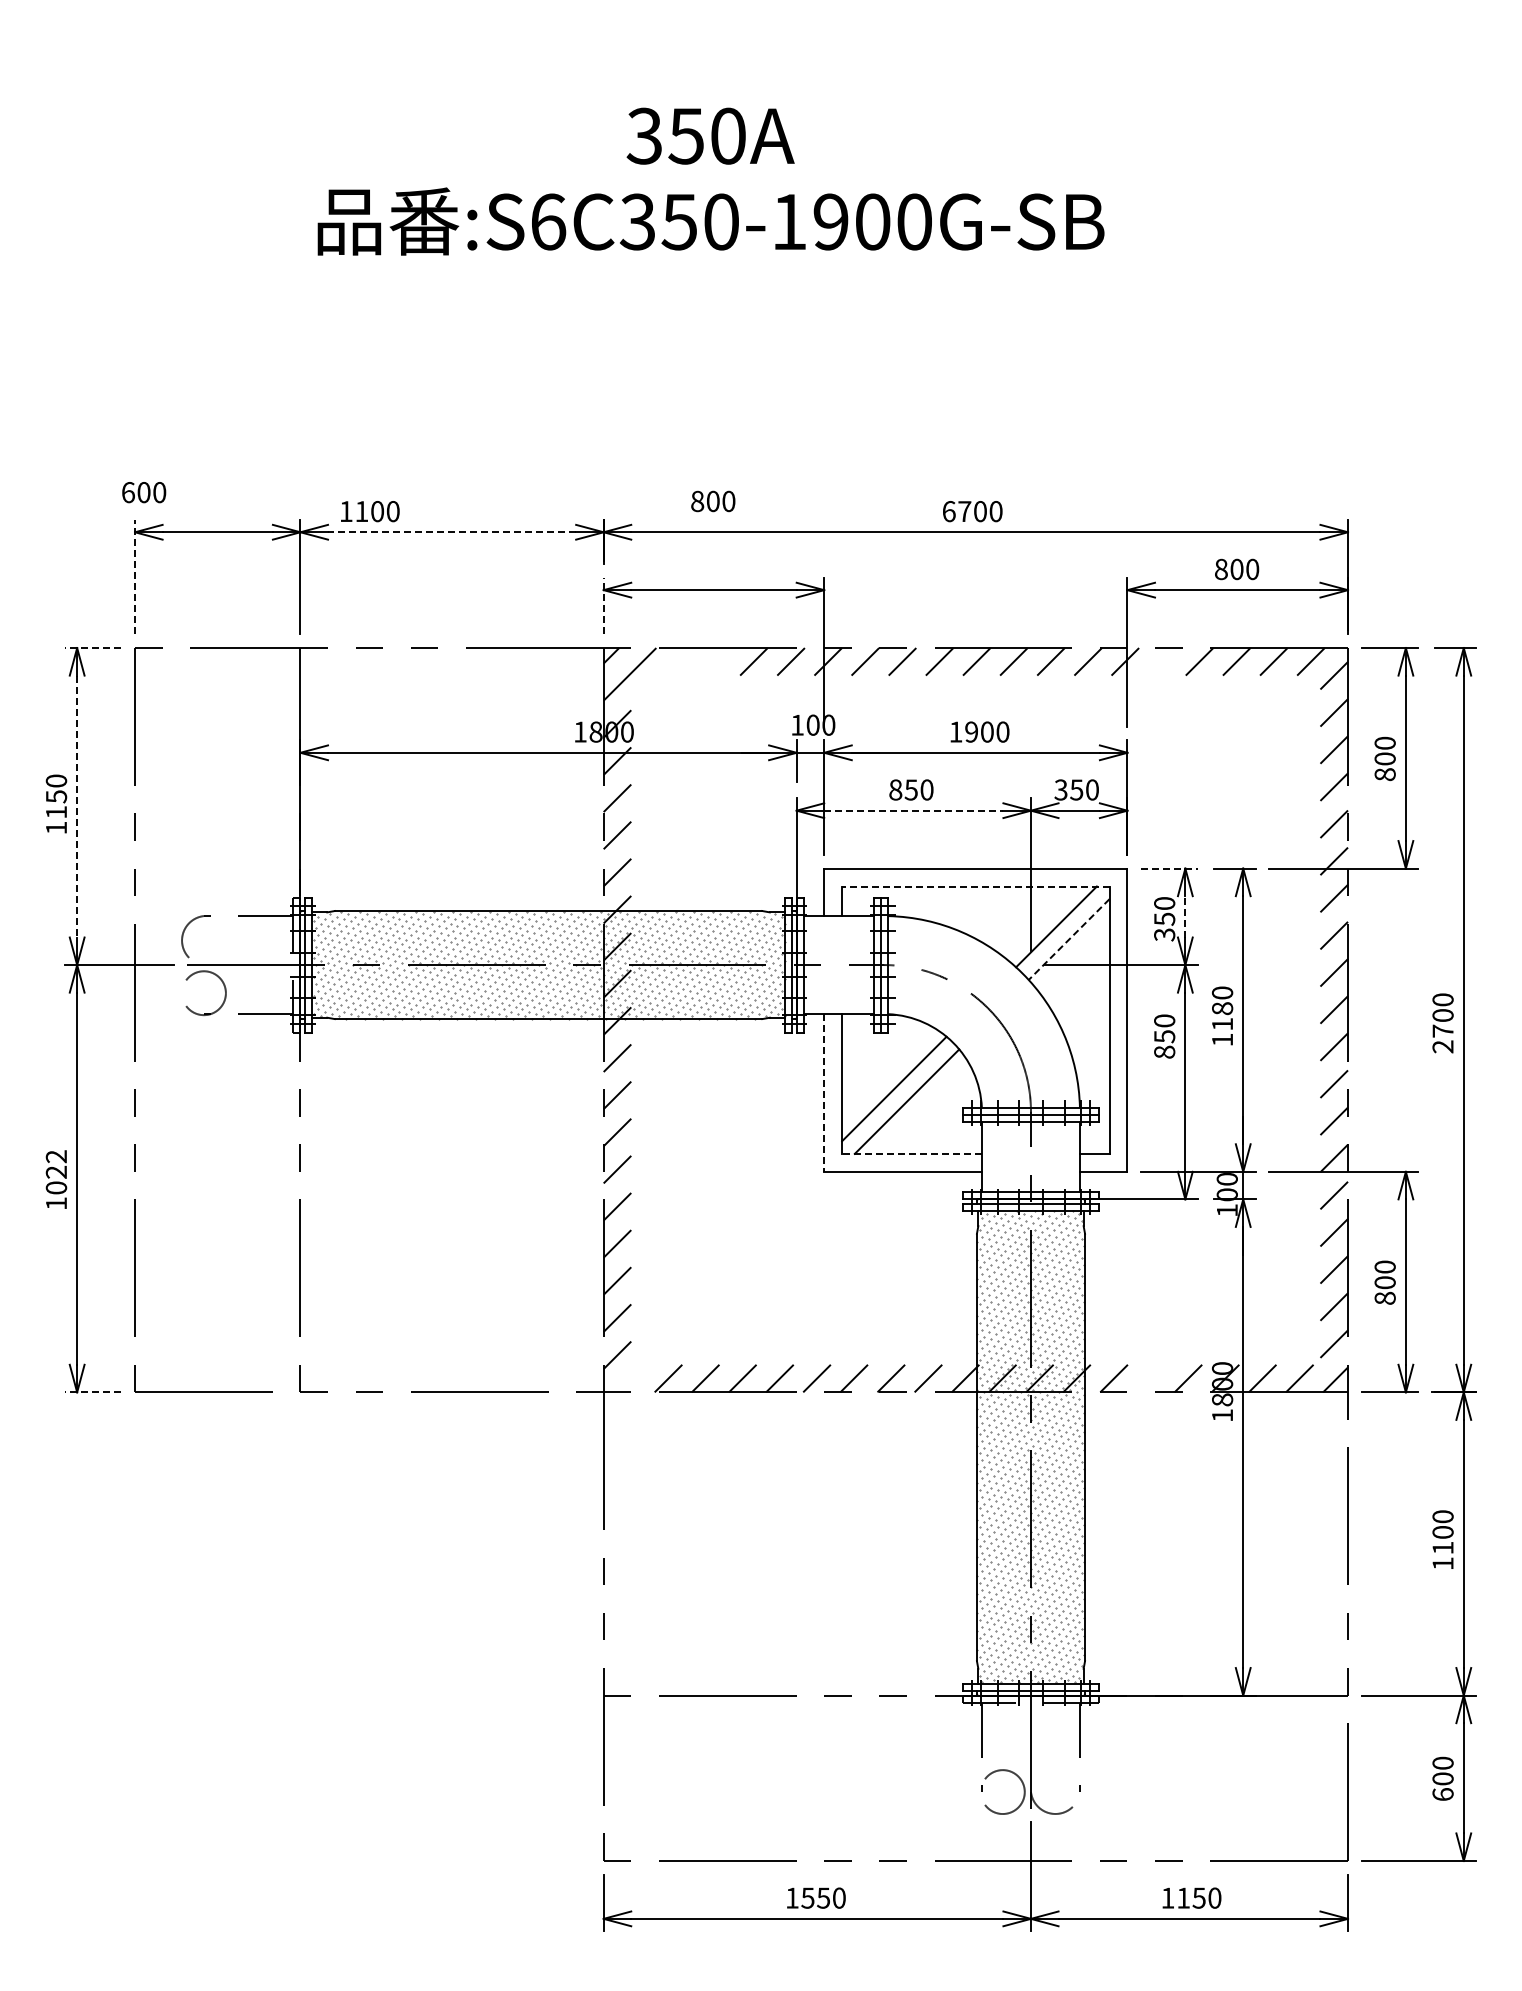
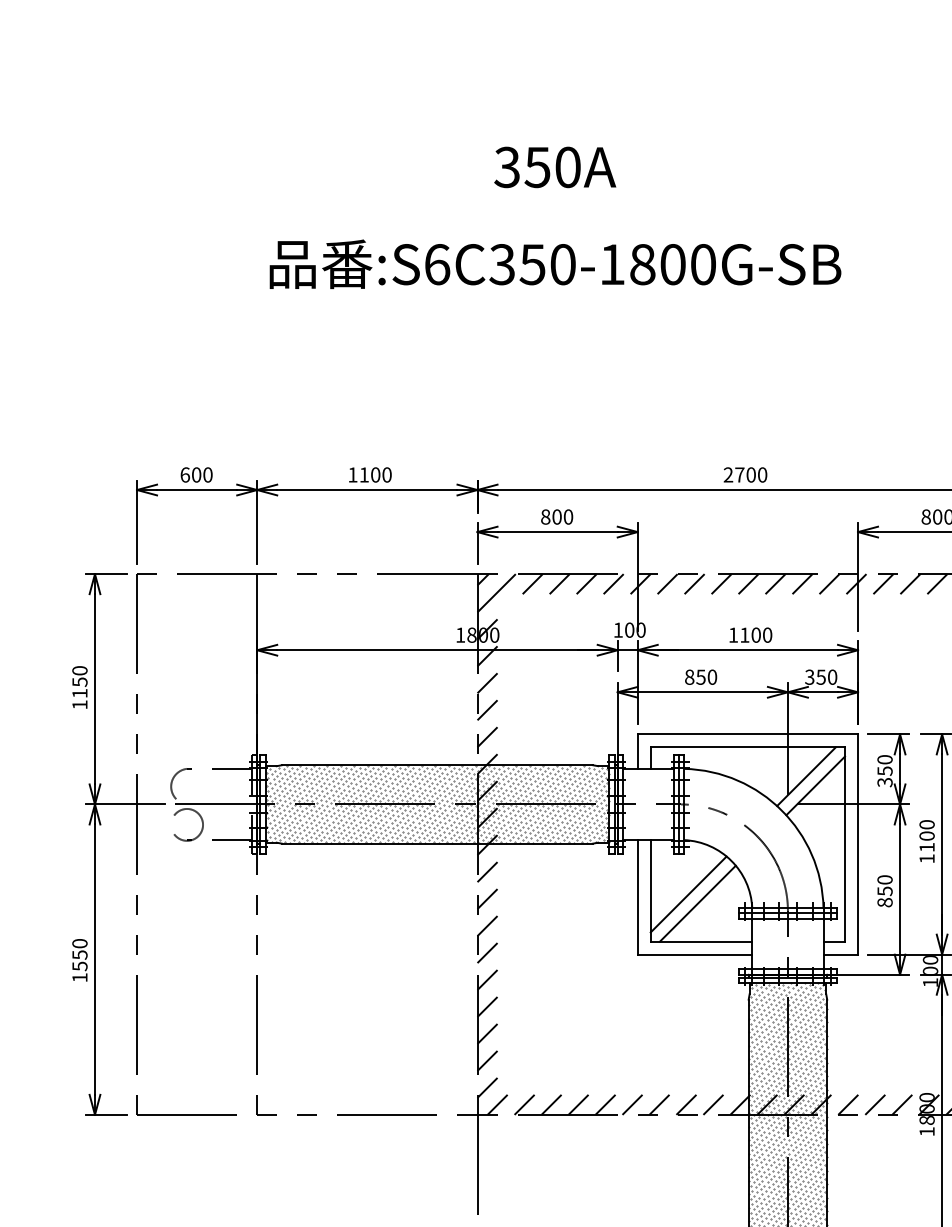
text: (710, 135) -> (555, 166), moved
text: (830, 221) -> (642, 264), :S6C350-1900G-SB -> :S6C350-1800G-SB
text: (144, 492) -> (196, 474), moved
text: (713, 501) -> (557, 517), moved
text: (370, 511) -> (370, 474), moved
text: (948, 511) -> (728, 474), 6700 -> 2700
line: (451, 532) -> (366, 490), dashed -> solid
line: (135, 576) -> (137, 522), dashed -> solid
line: (603, 605) -> (477, 543), dashed -> solid
line: (92, 648) -> (106, 574), dashed -> solid
line: (679, 661) -> (532, 583), added
line: (716, 661) -> (559, 583), added
line: (1162, 661) -> (883, 583), added
text: (971, 731) -> (744, 634), 1900 -> 1100
line: (77, 806) -> (95, 689), dashed -> solid
line: (913, 810) -> (702, 692), dashed -> solid
line: (1170, 868) -> (889, 734), dashed -> solid
line: (975, 886) -> (747, 747), dashed -> solid
line: (1185, 916) -> (900, 769), dashed -> solid
line: (1068, 939) -> (815, 785), dashed -> solid
text: (1222, 1008) -> (927, 836), 1180 -> 1100
text: (1164, 1036) -> (884, 891), moved
line: (824, 1092) -> (637, 897), dashed -> solid
line: (912, 1153) -> (701, 941), dashed -> solid
text: (56, 1172) -> (79, 955), 1022 -> 1550
line: (631, 1378) -> (497, 1104), added
line: (1151, 1378) -> (875, 1104), added
line: (92, 1392) -> (106, 1114), dashed -> solid

